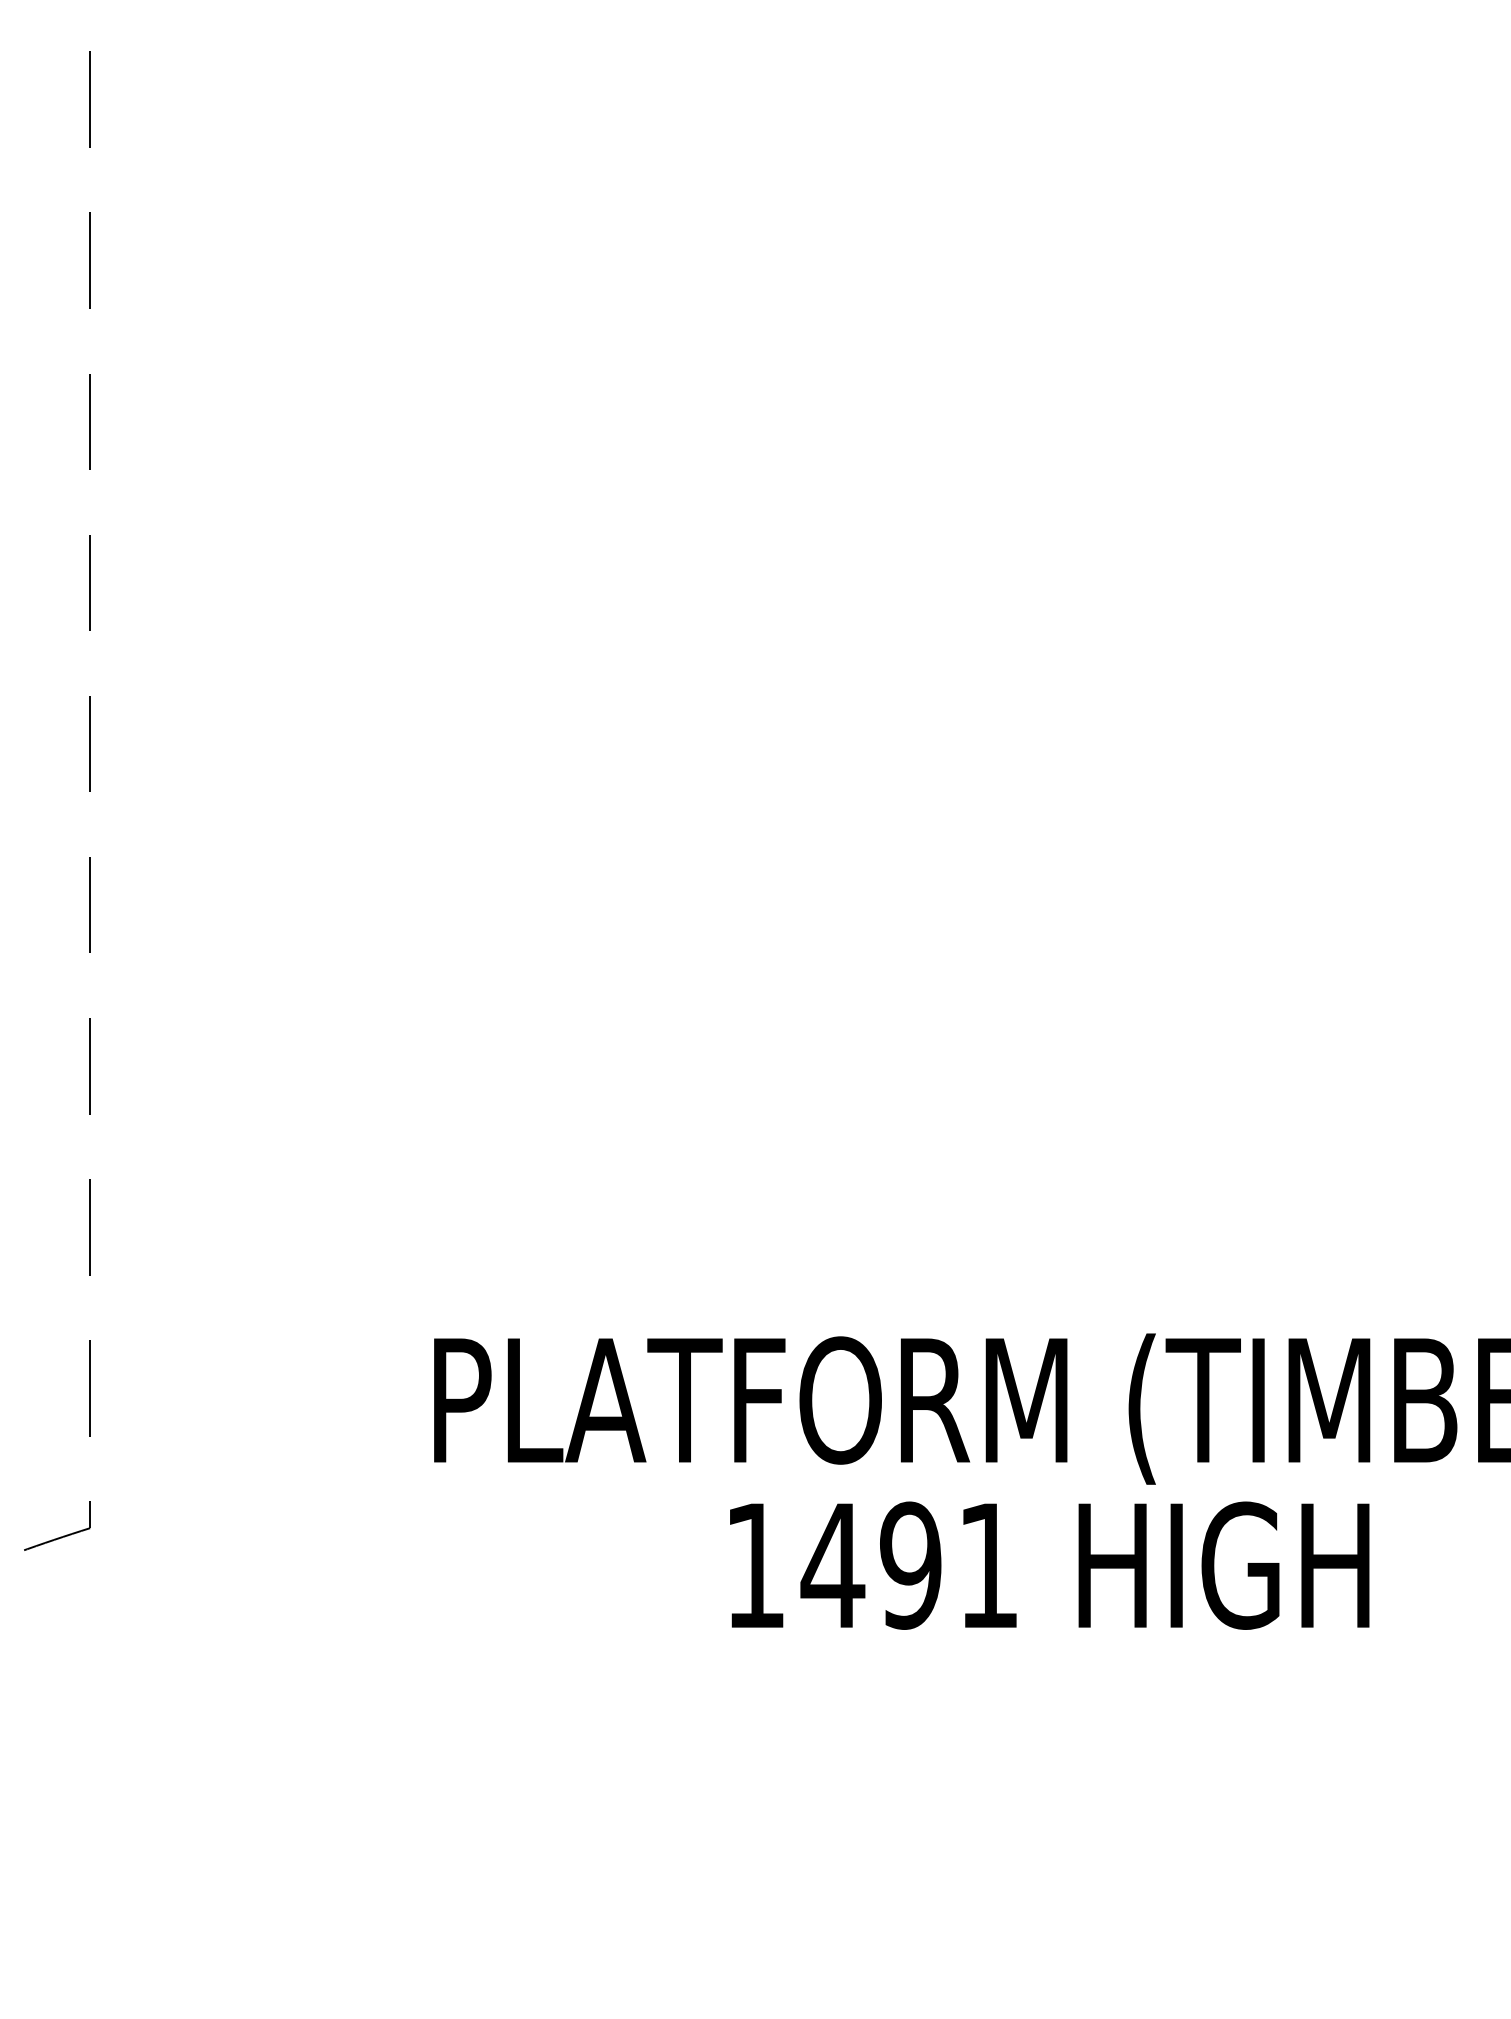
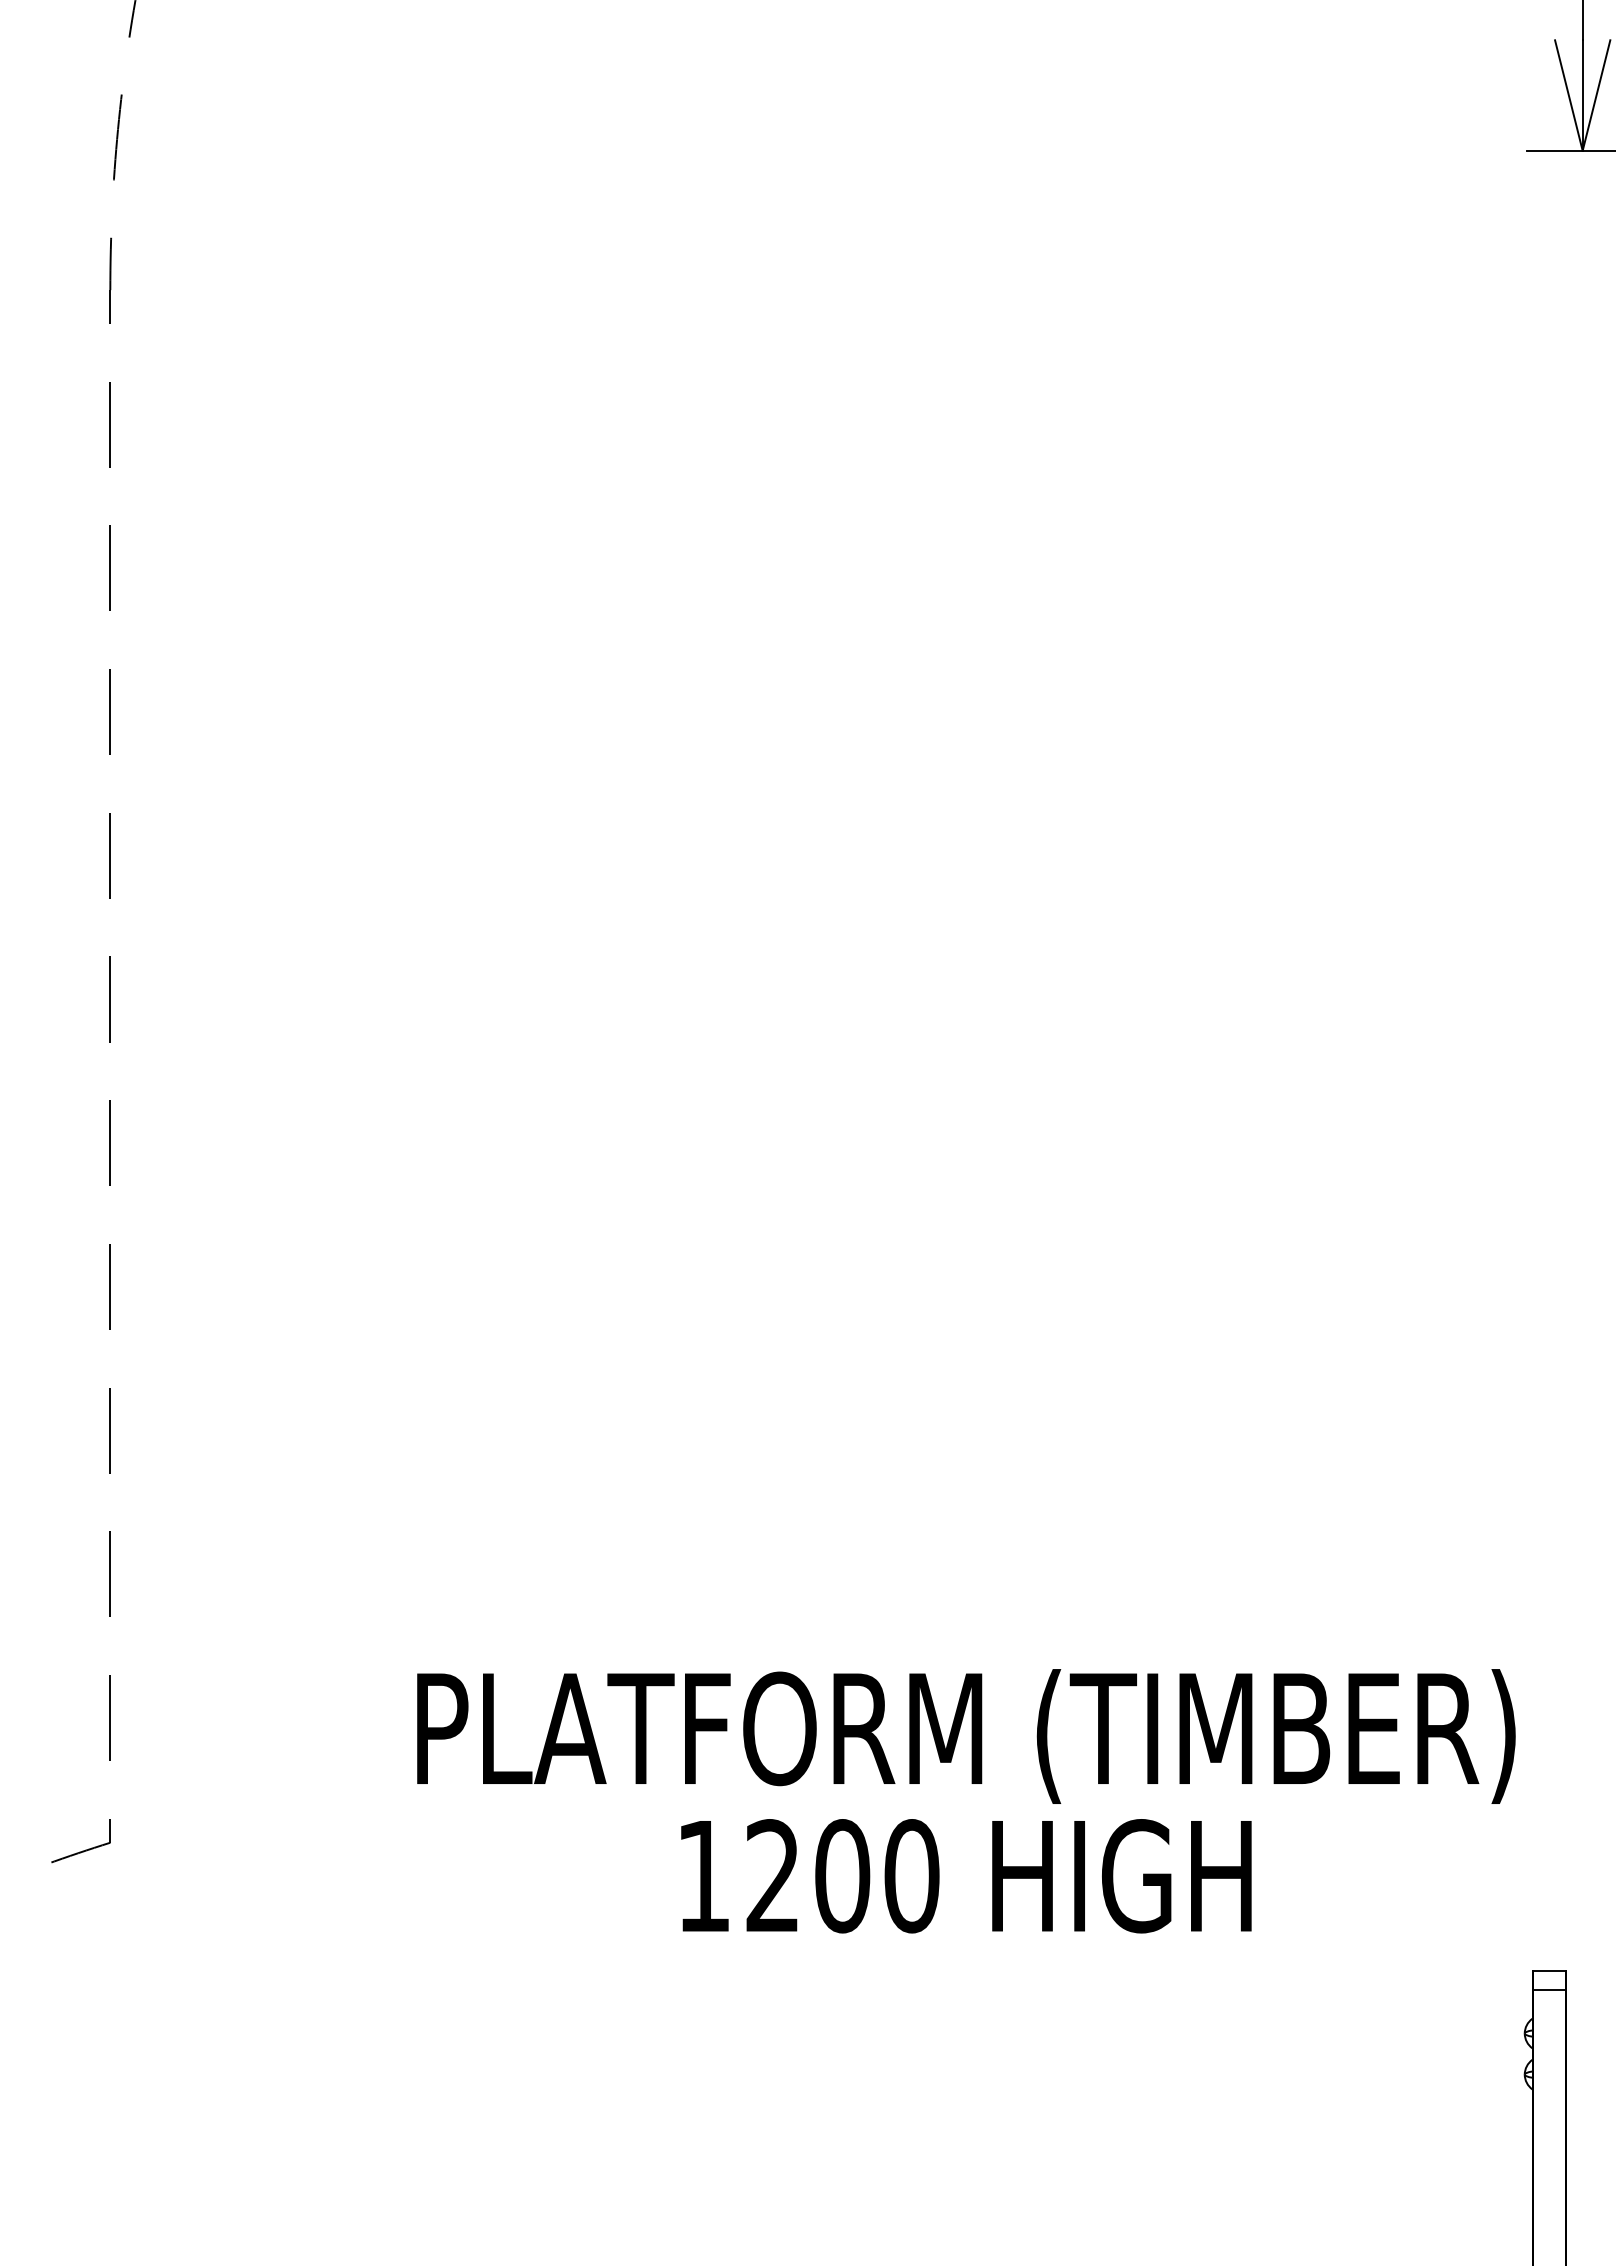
text: (909, 1566) -> (841, 1876), 1491 -> 1200

